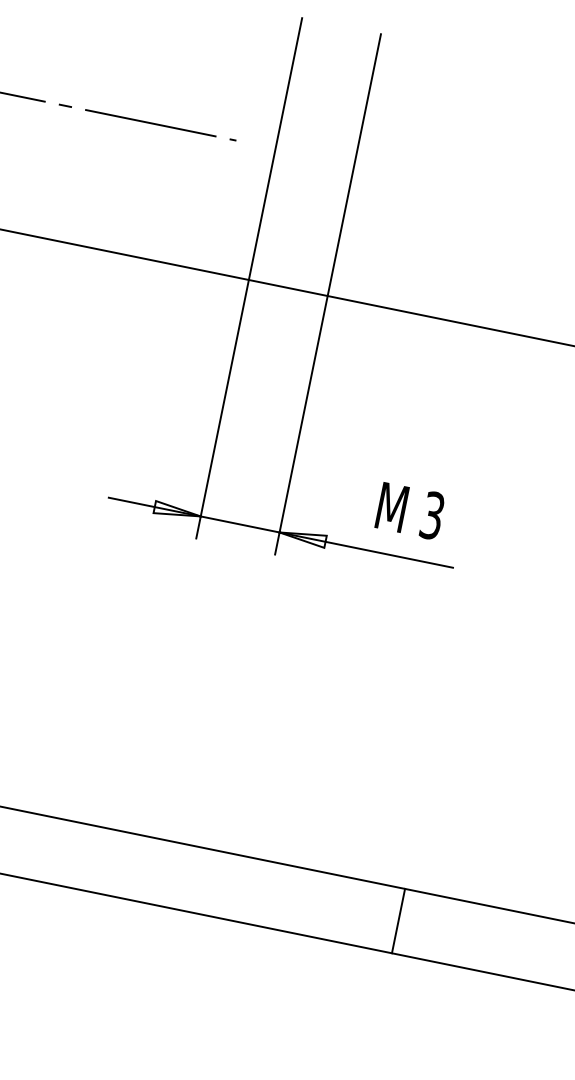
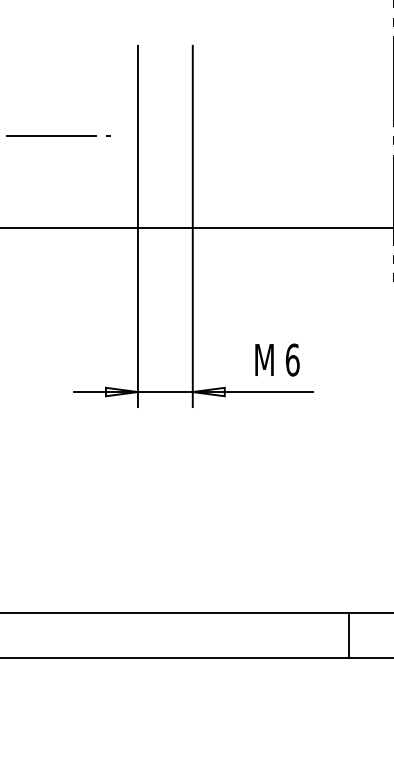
text: (432, 514) -> (292, 359), 3 -> 6
line: (397, 921) -> (348, 635), moved

